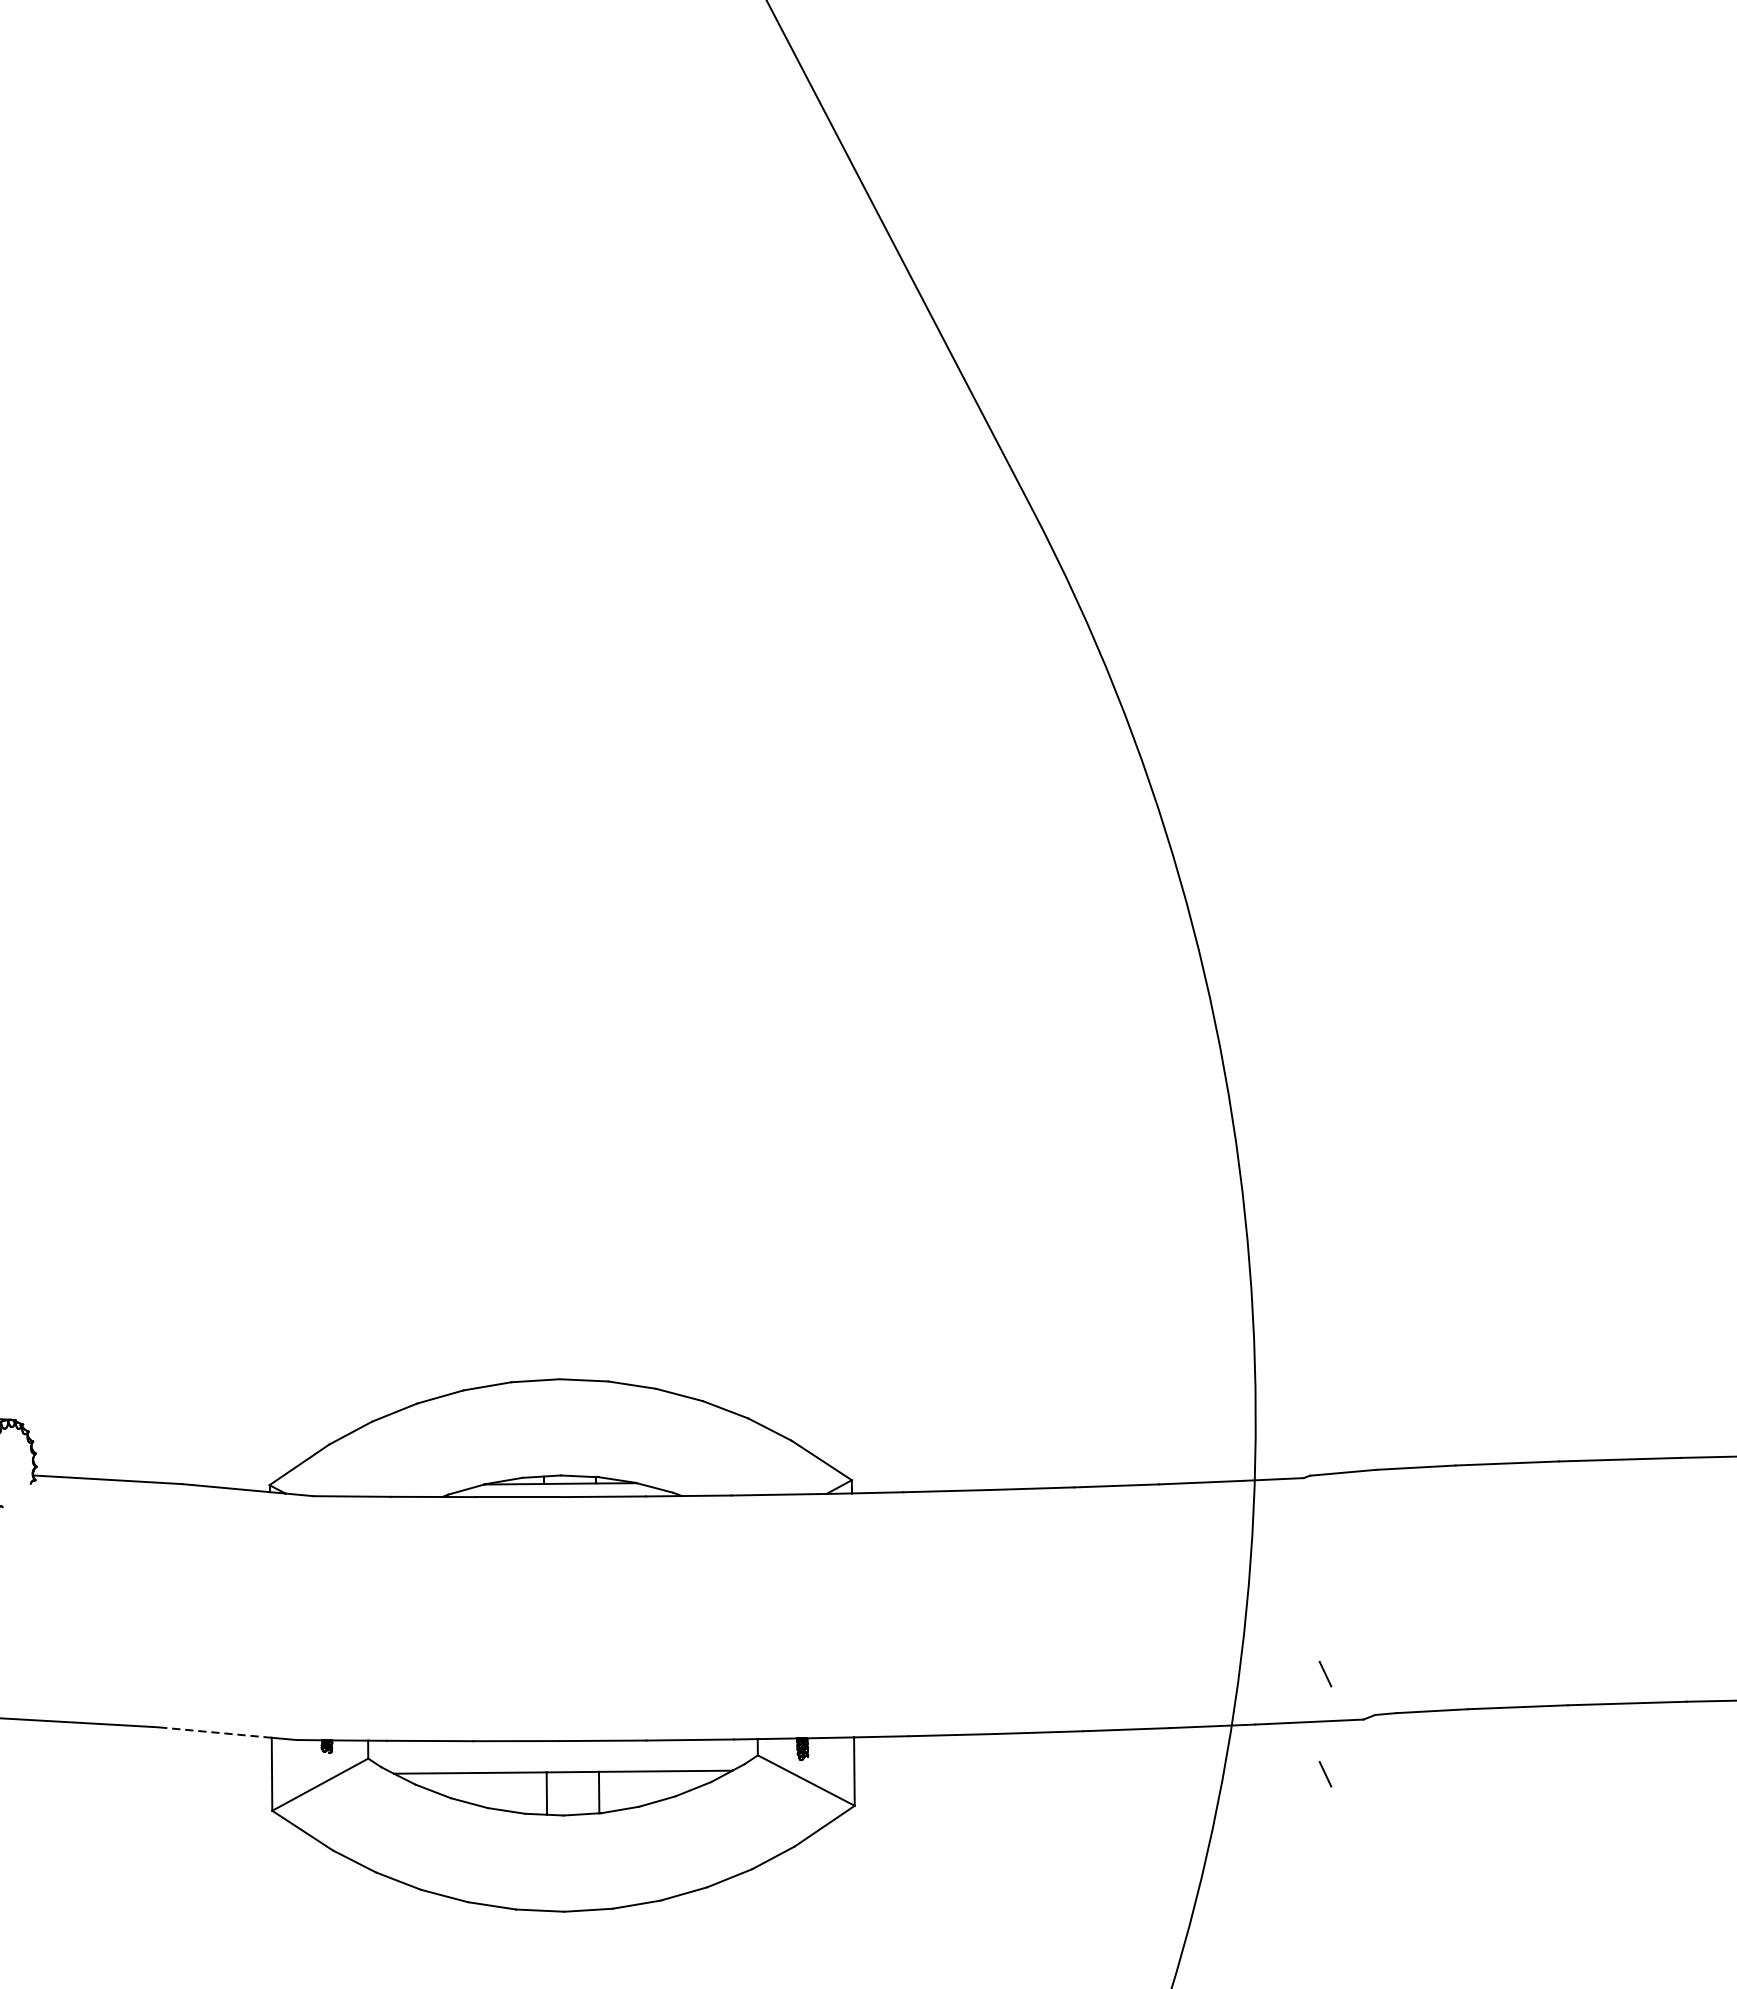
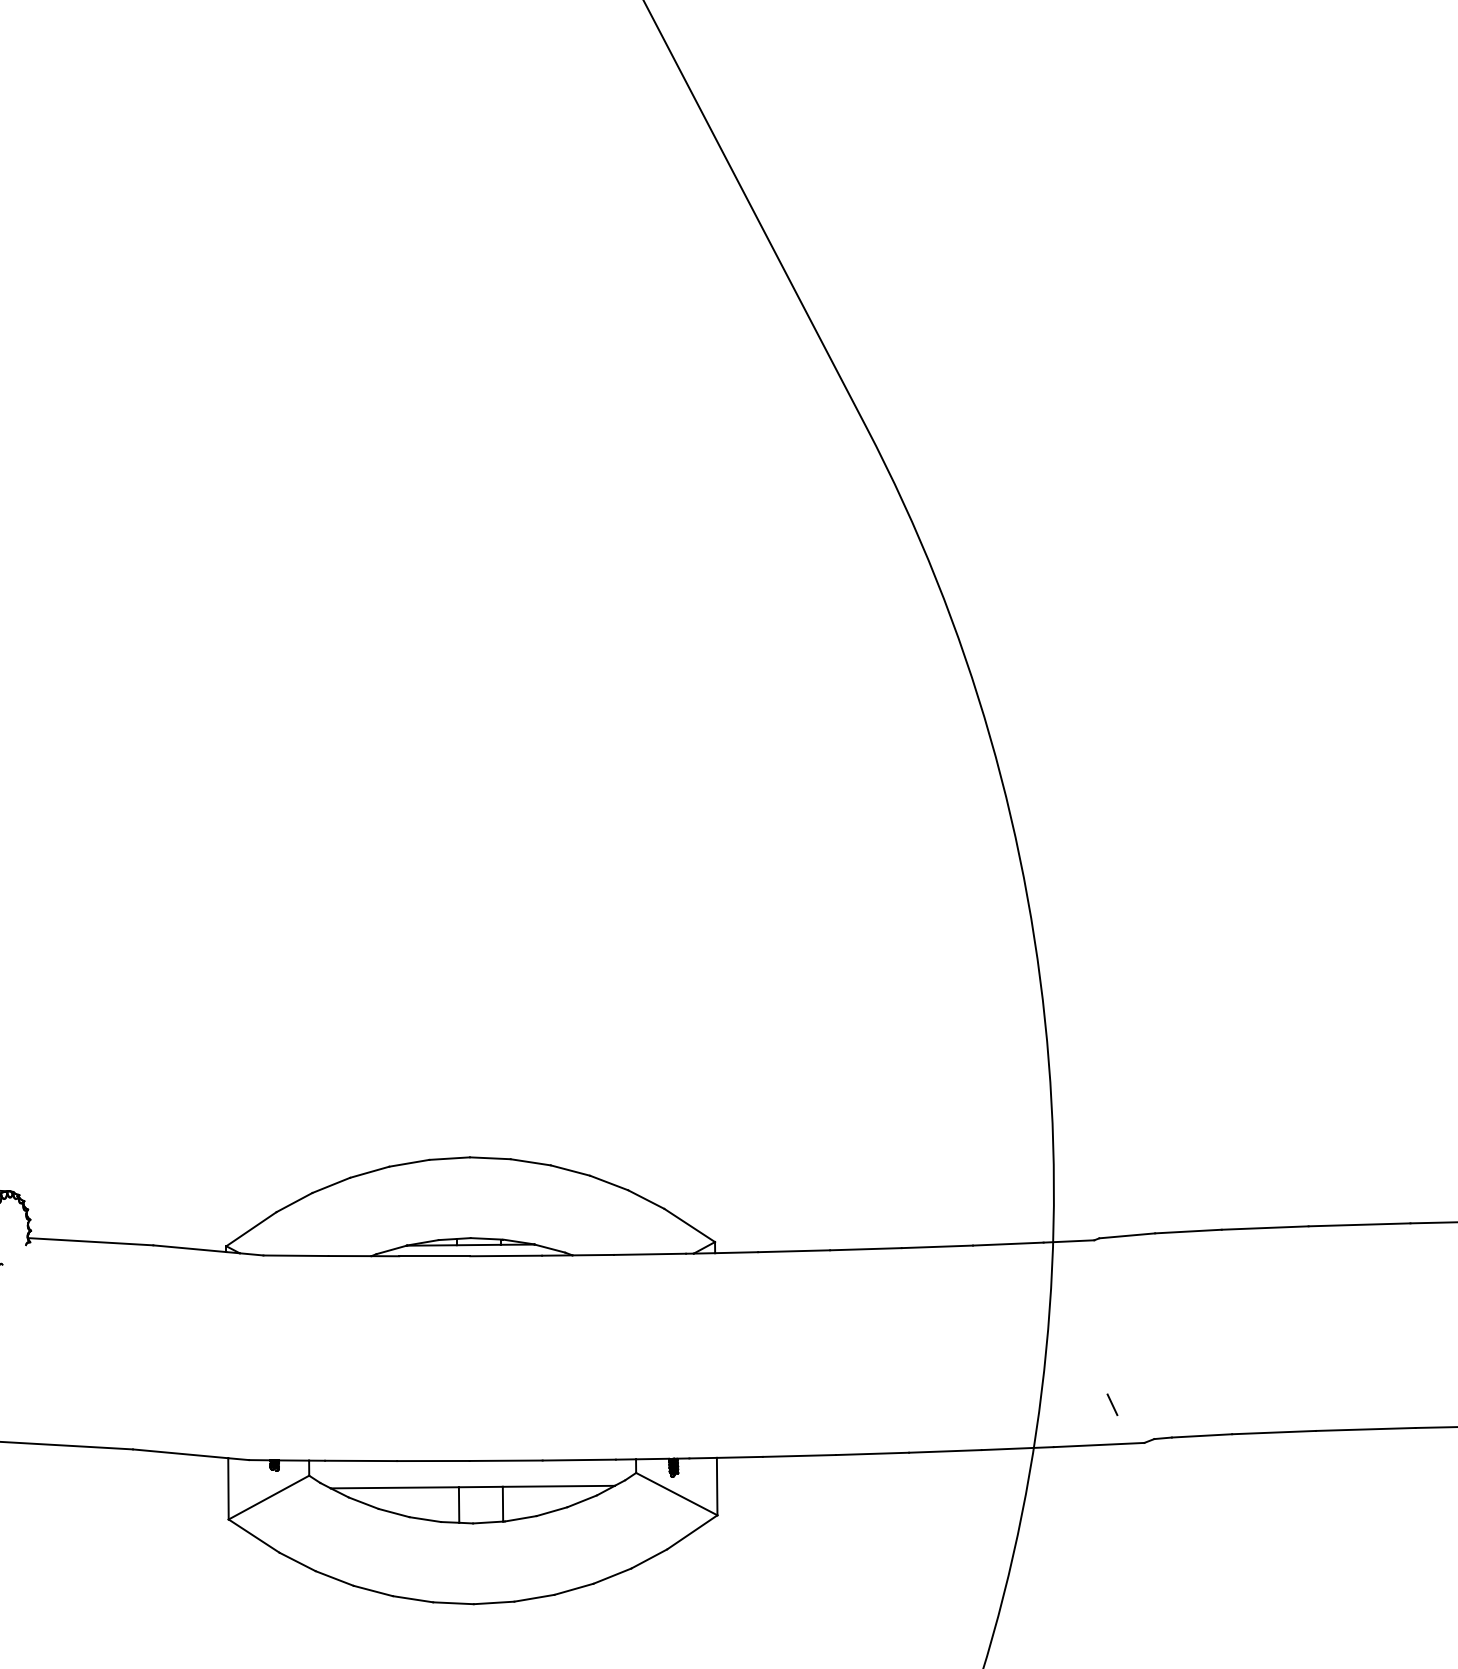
line: (214, 1732) -> (180, 1453), dashed -> solid
line: (1325, 1773) -> (1112, 1488), removed

